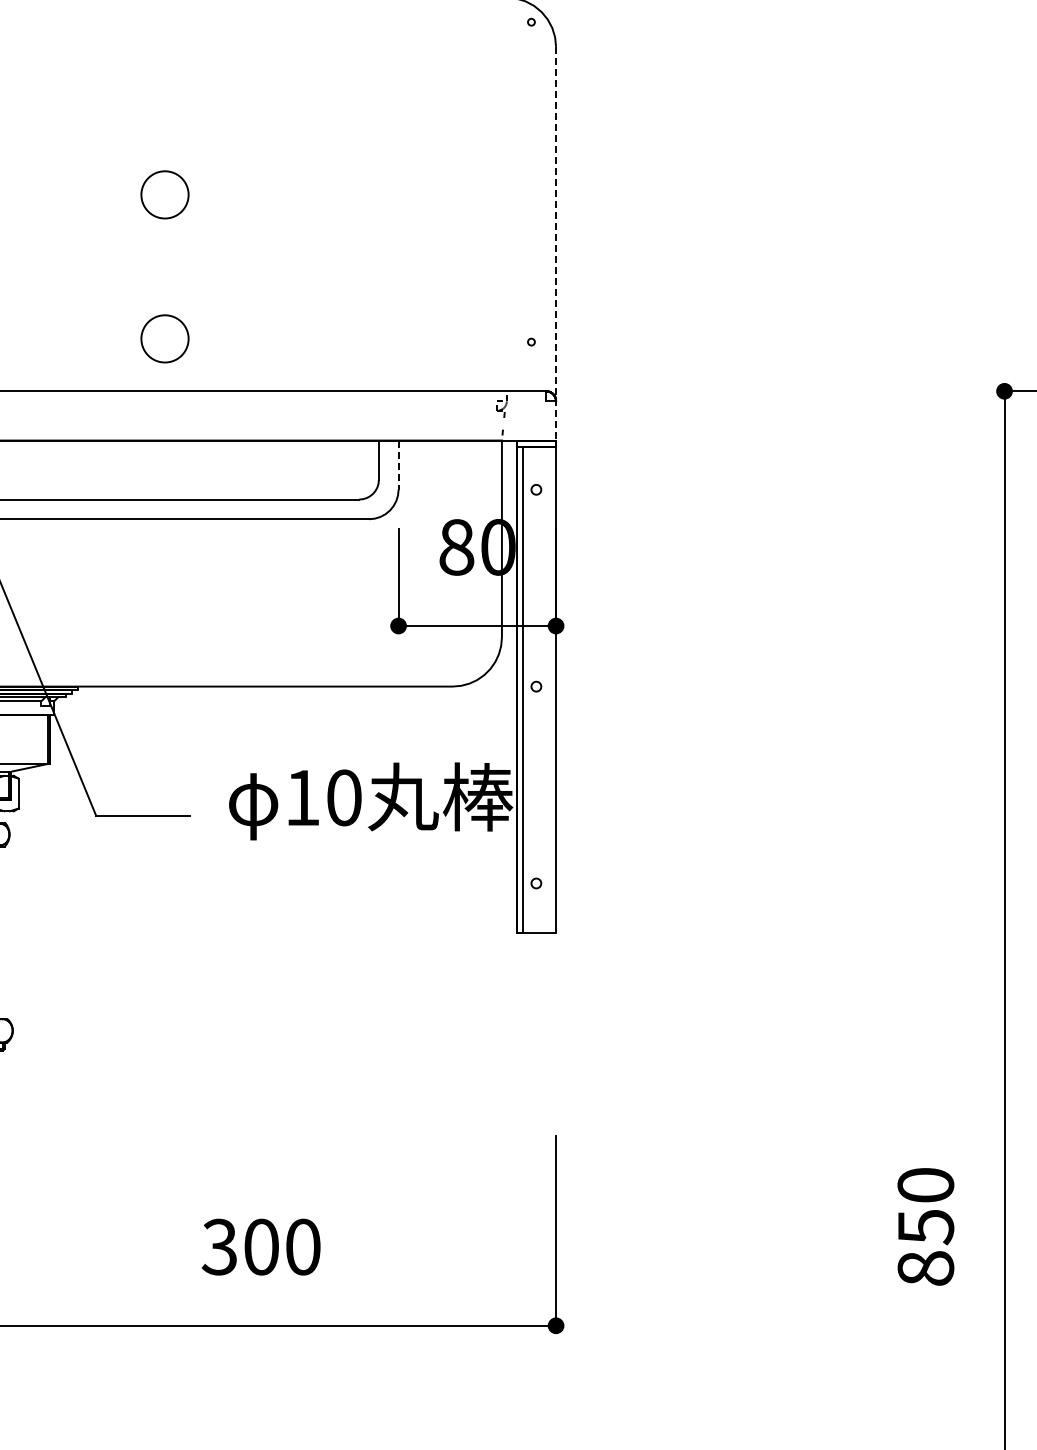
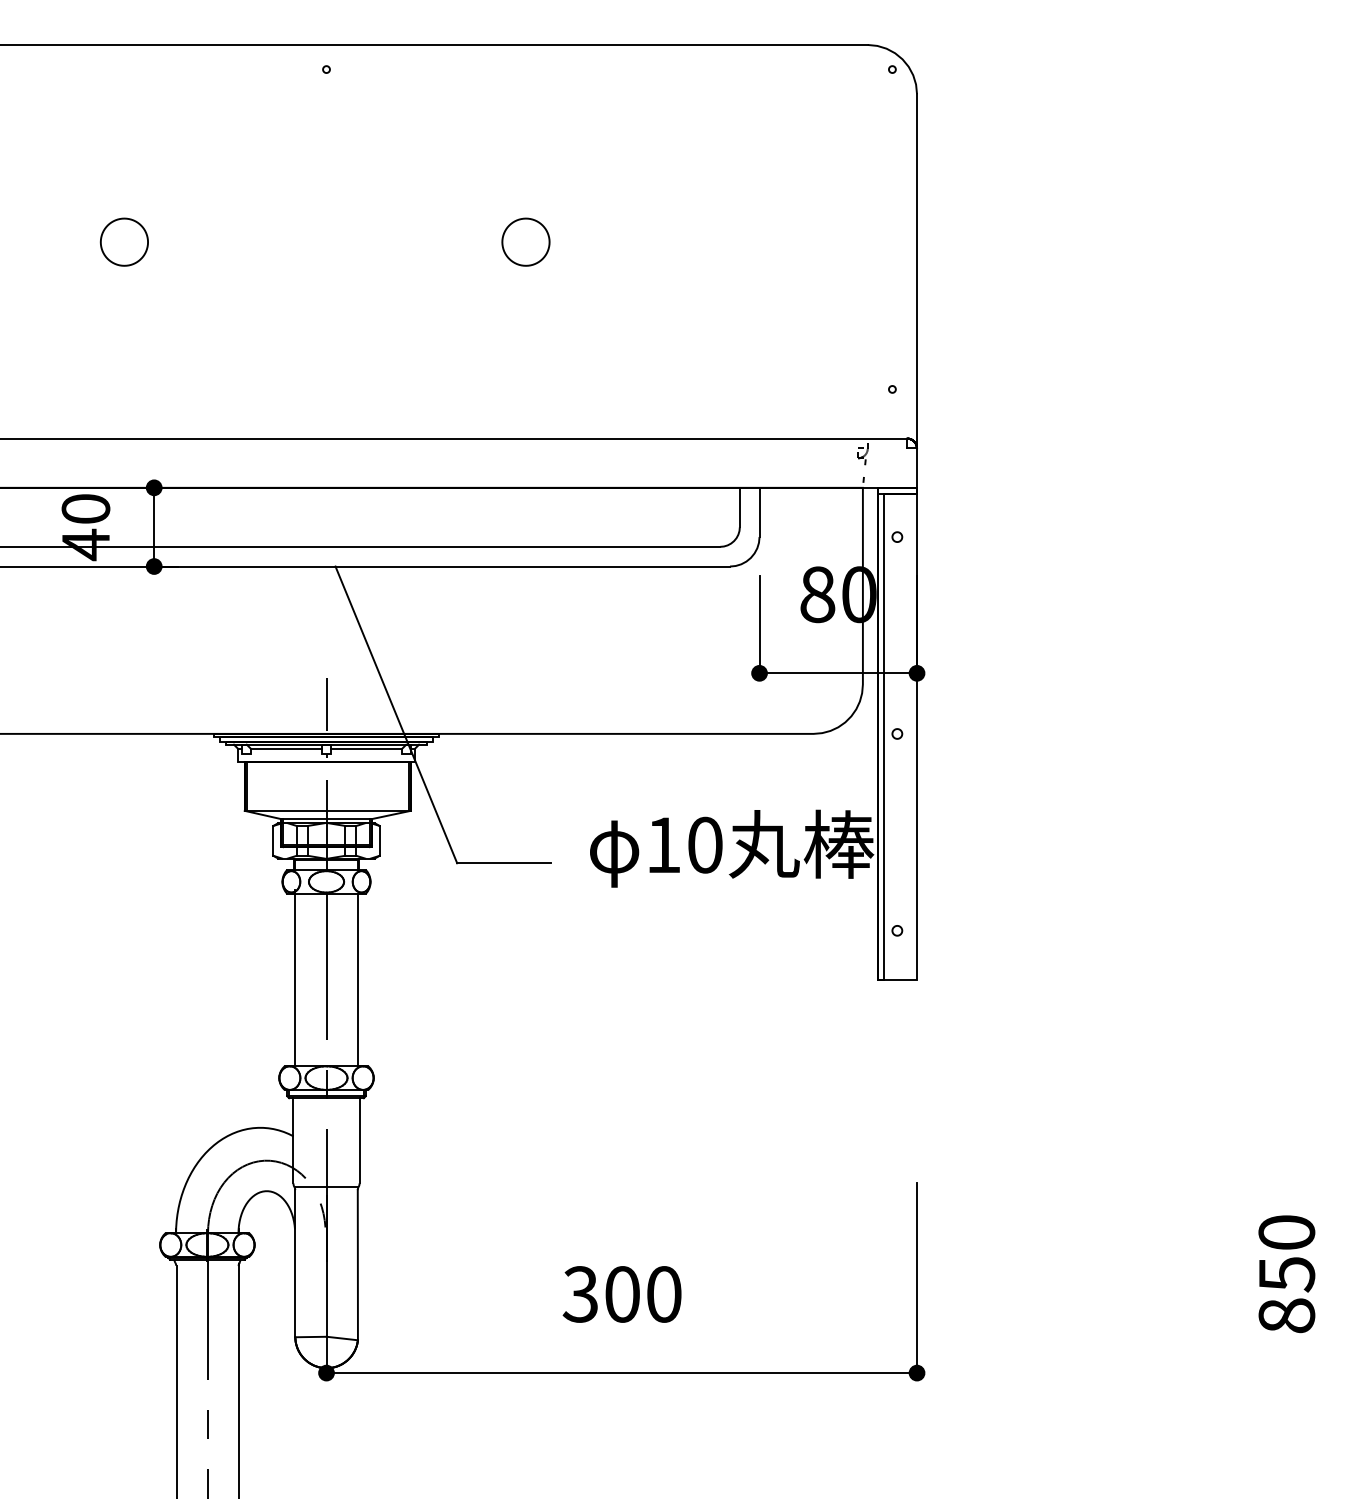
line: (556, 244) -> (917, 291), dashed -> solid
part: (164, 338) -> (525, 385), removed
line: (398, 465) -> (759, 512), dashed -> solid

